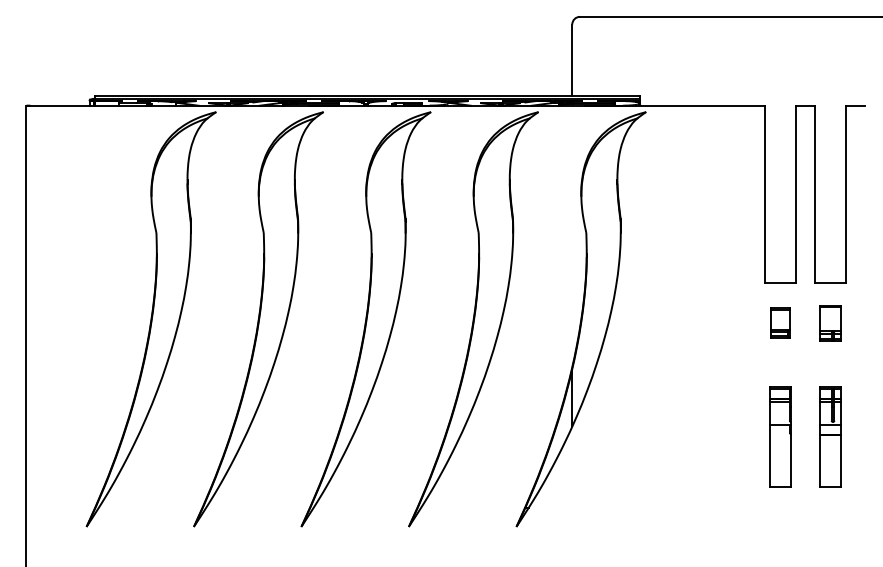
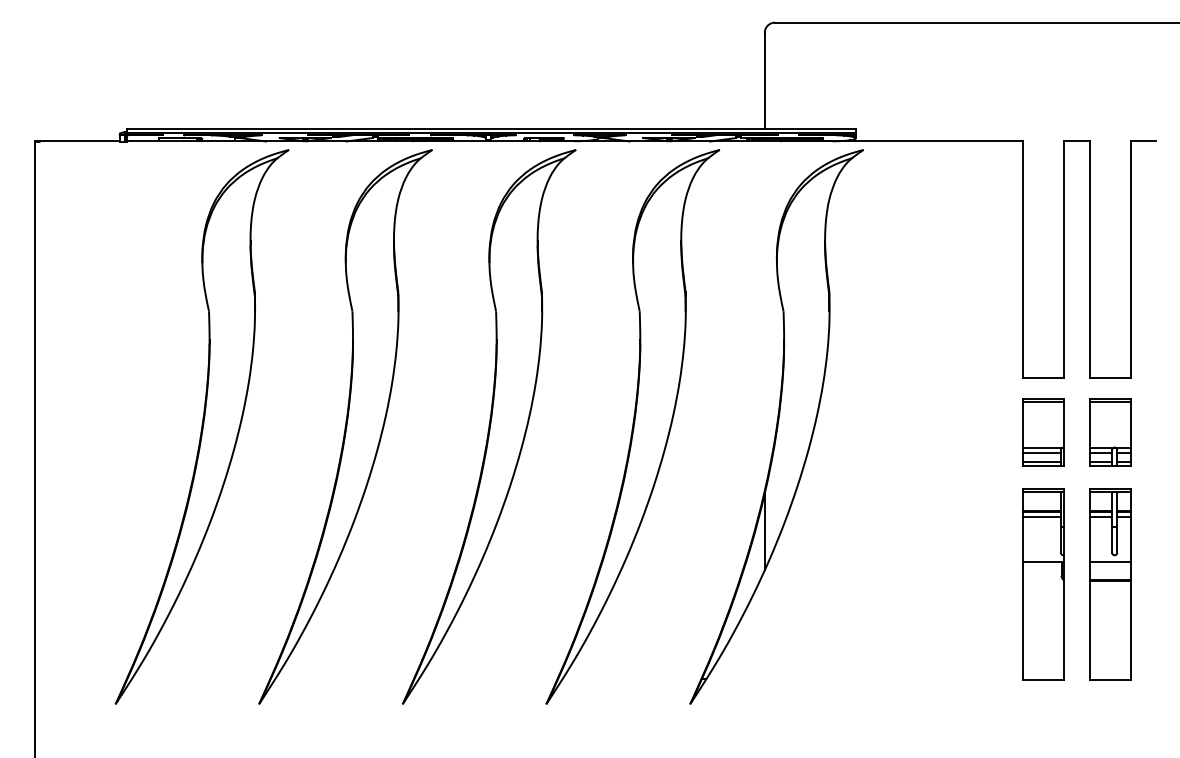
part: (780, 322) -> (1043, 431), size x1.67
part: (830, 322) -> (1109, 431), size x1.43
part: (780, 437) -> (1043, 584), size x1.43
part: (830, 437) -> (1109, 584), size x1.43

